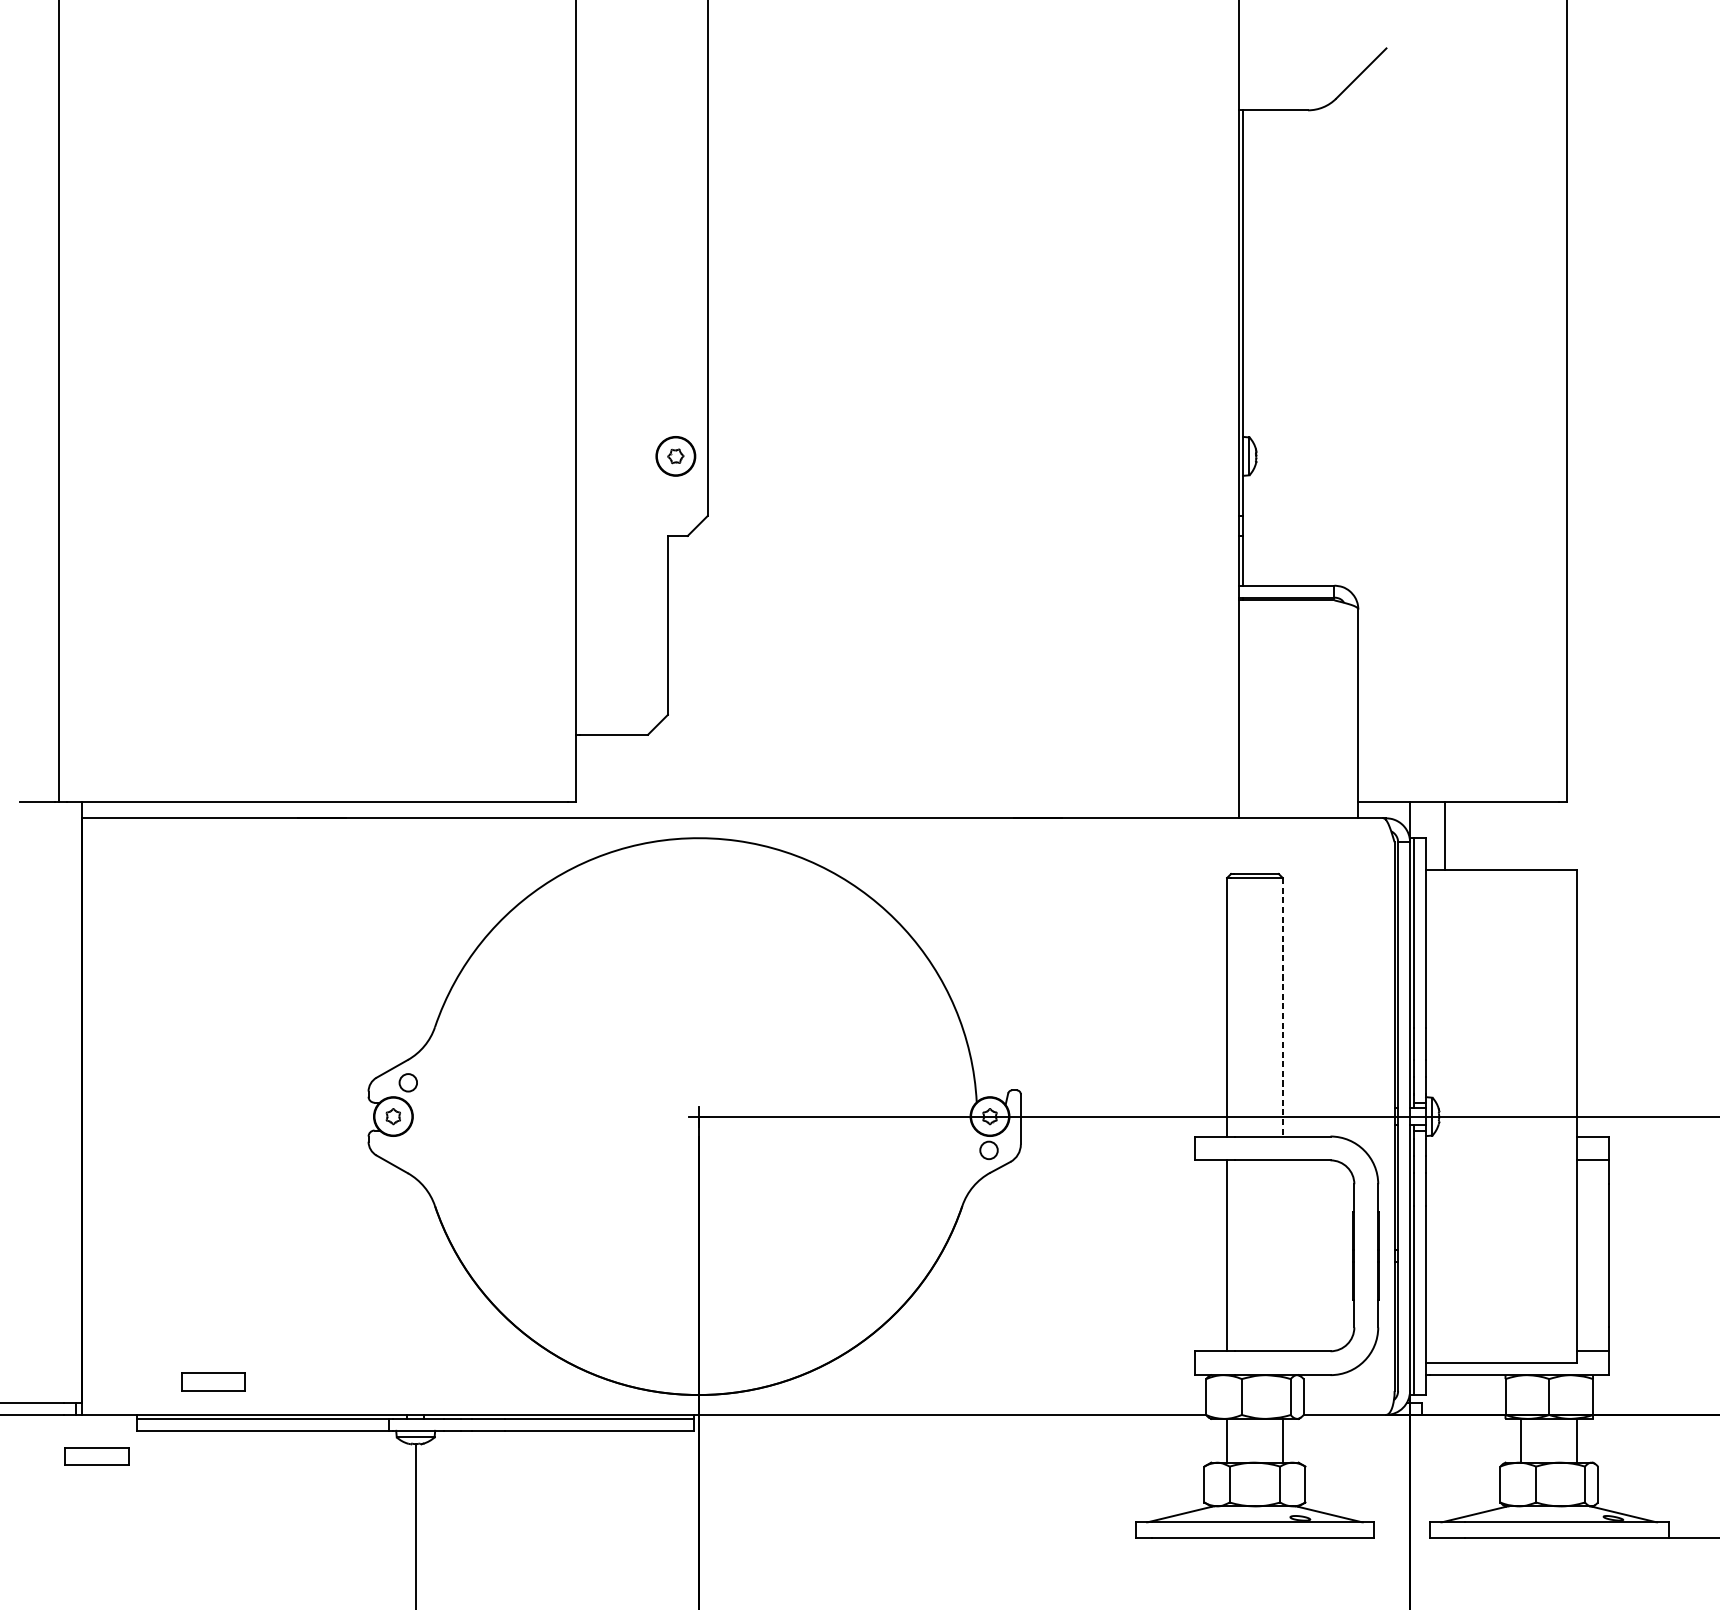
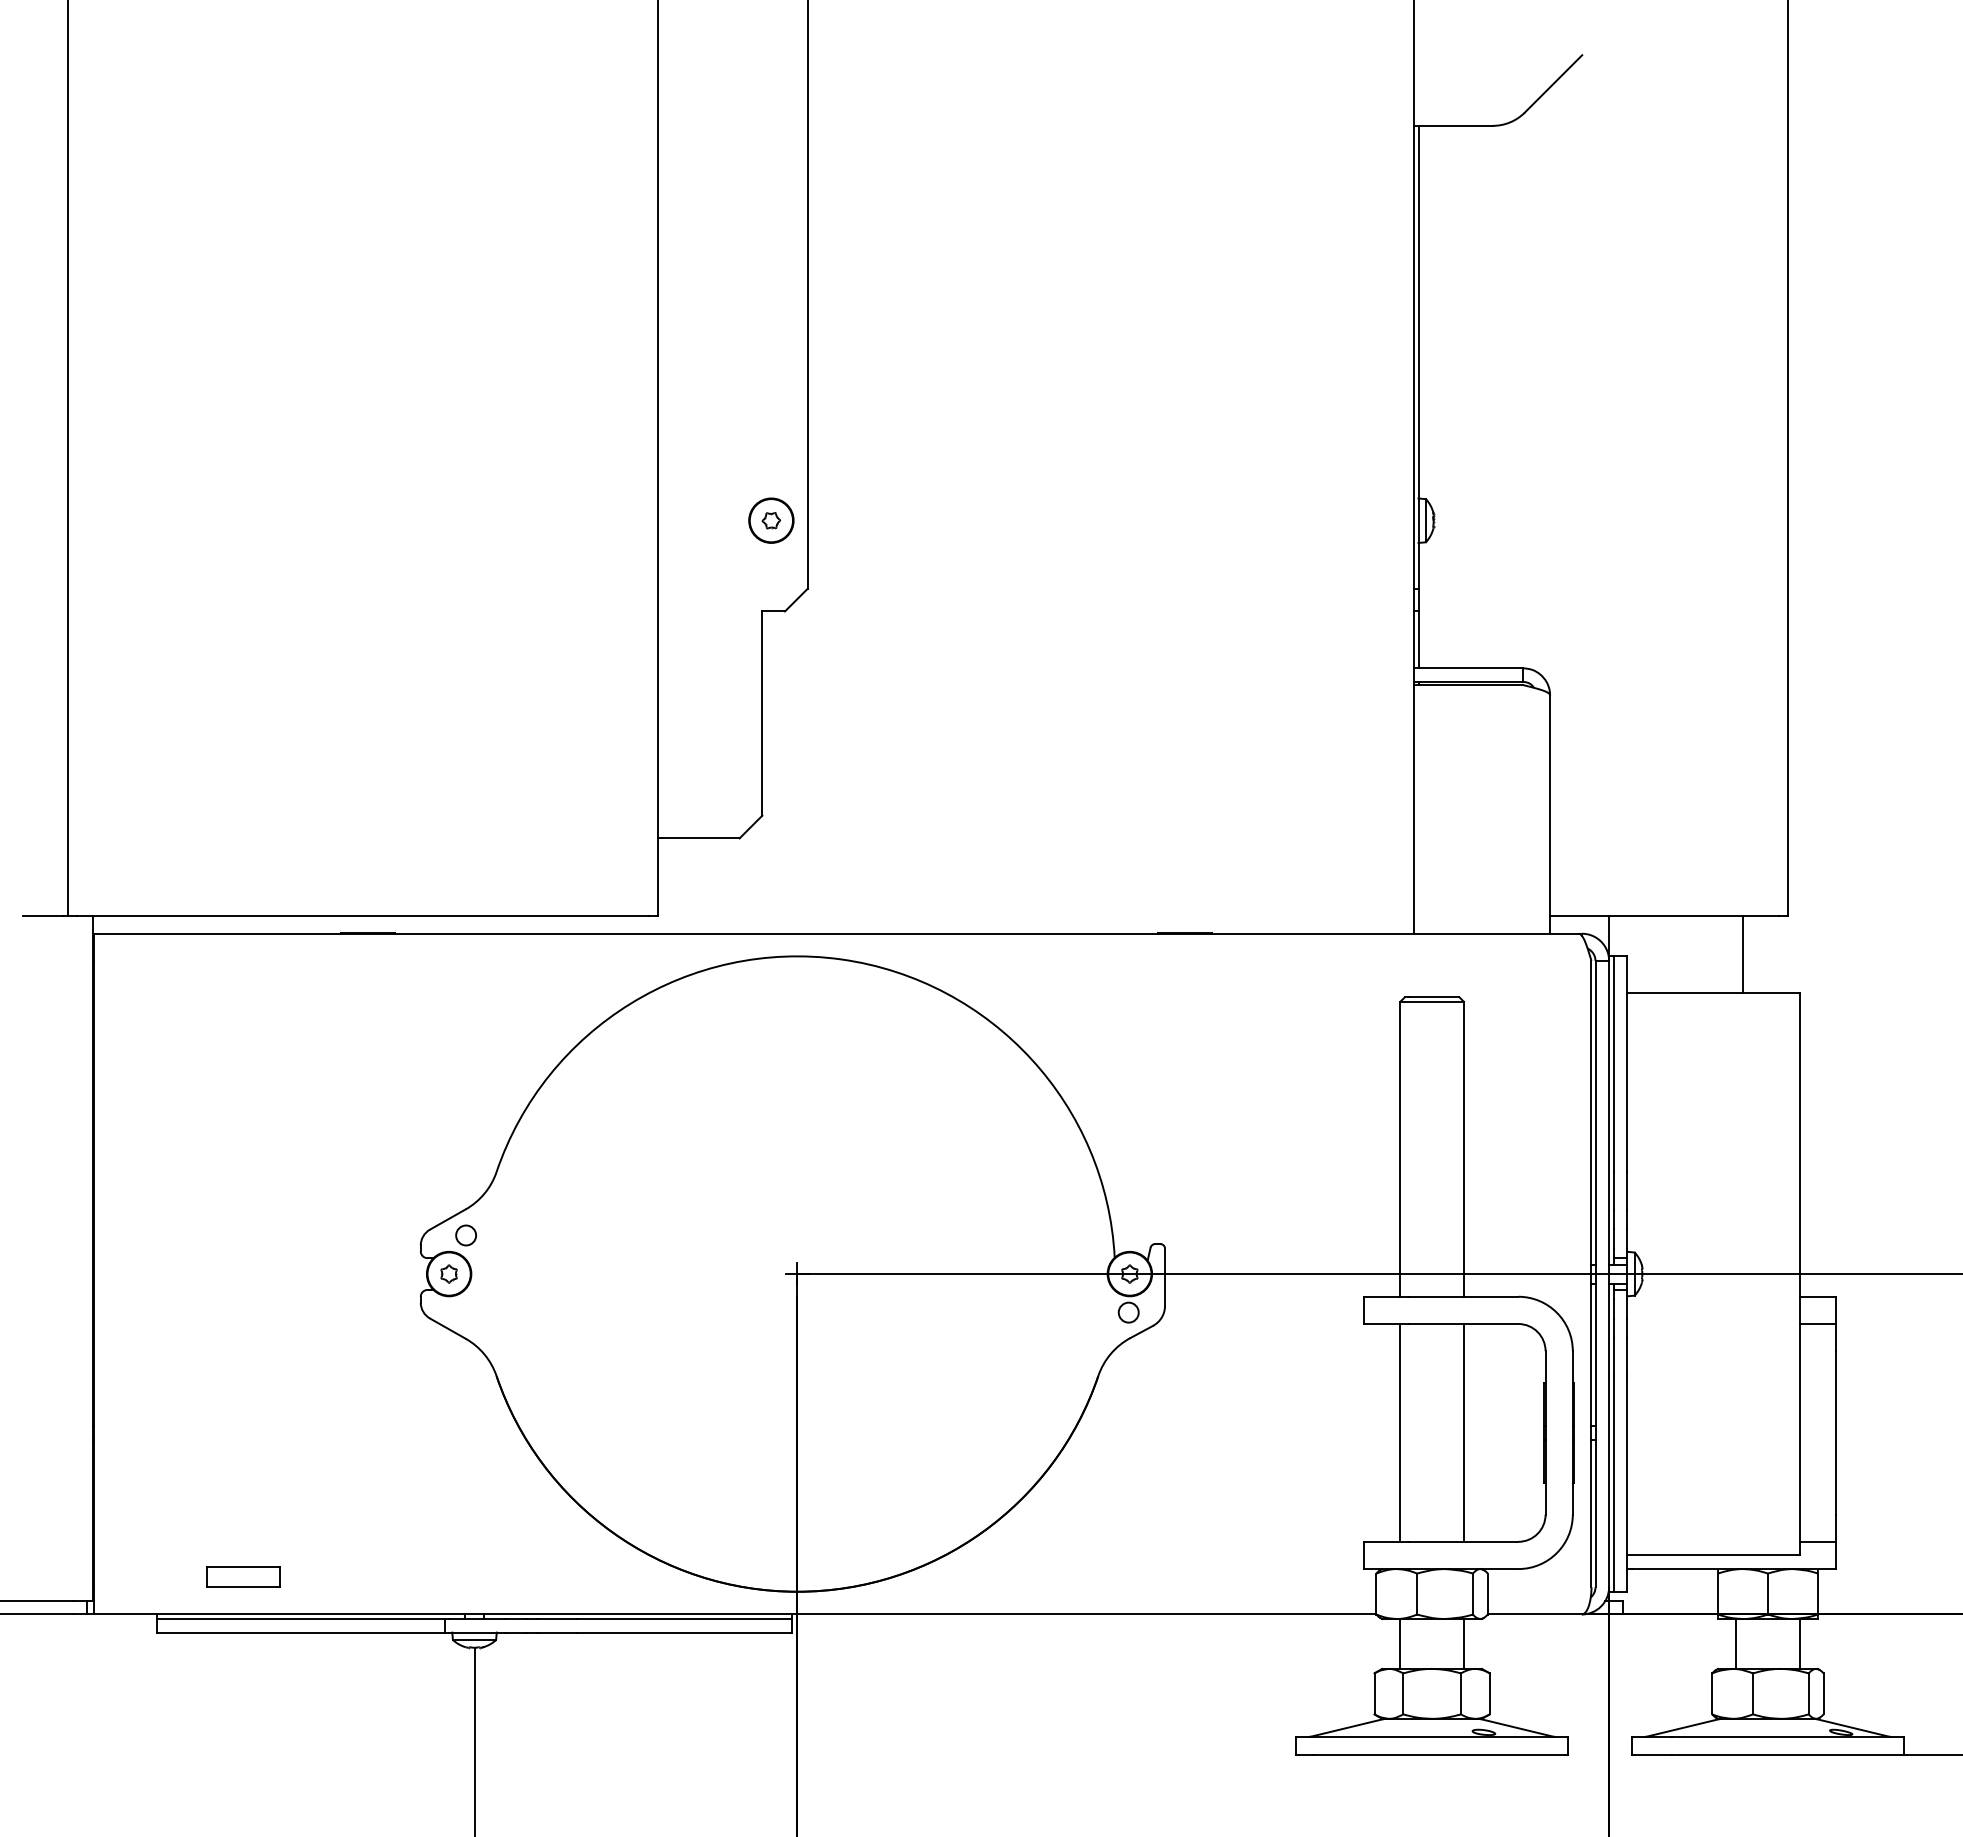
line: (1445, 835) -> (1743, 953), moved
line: (1282, 1007) -> (1463, 1149), dashed -> solid
line: (1282, 1255) -> (1463, 1432), added
part: (96, 1456) -> (110, 1661), removed

